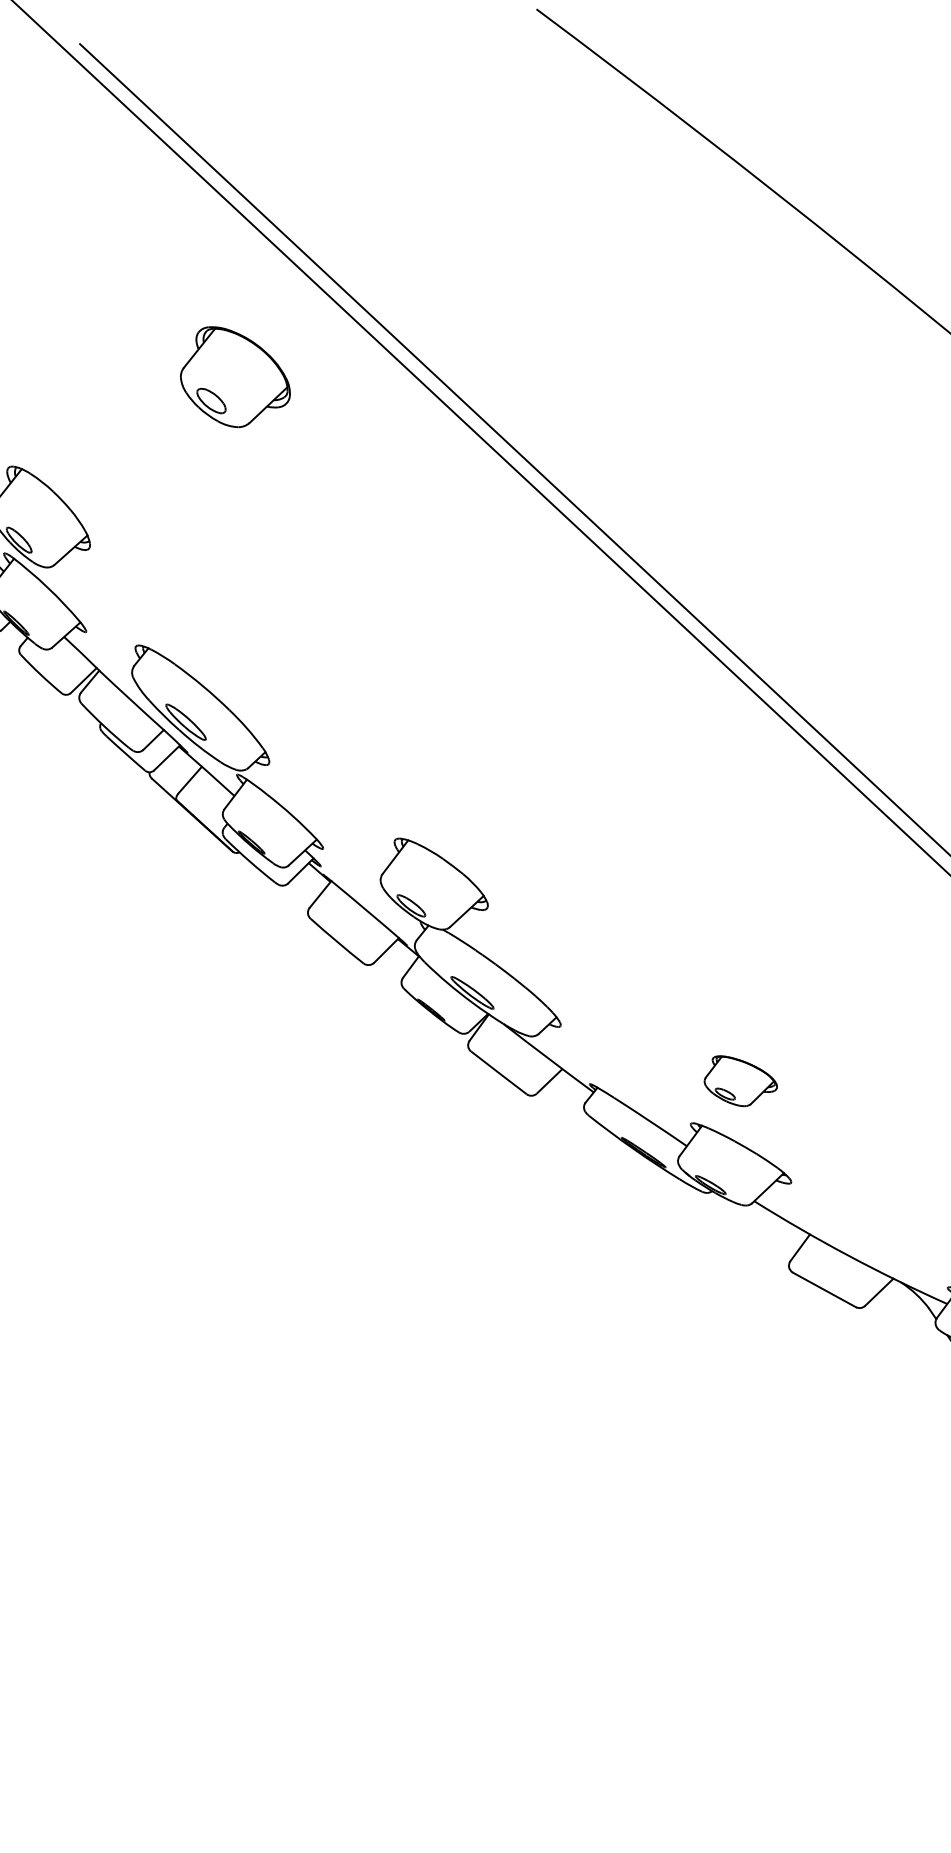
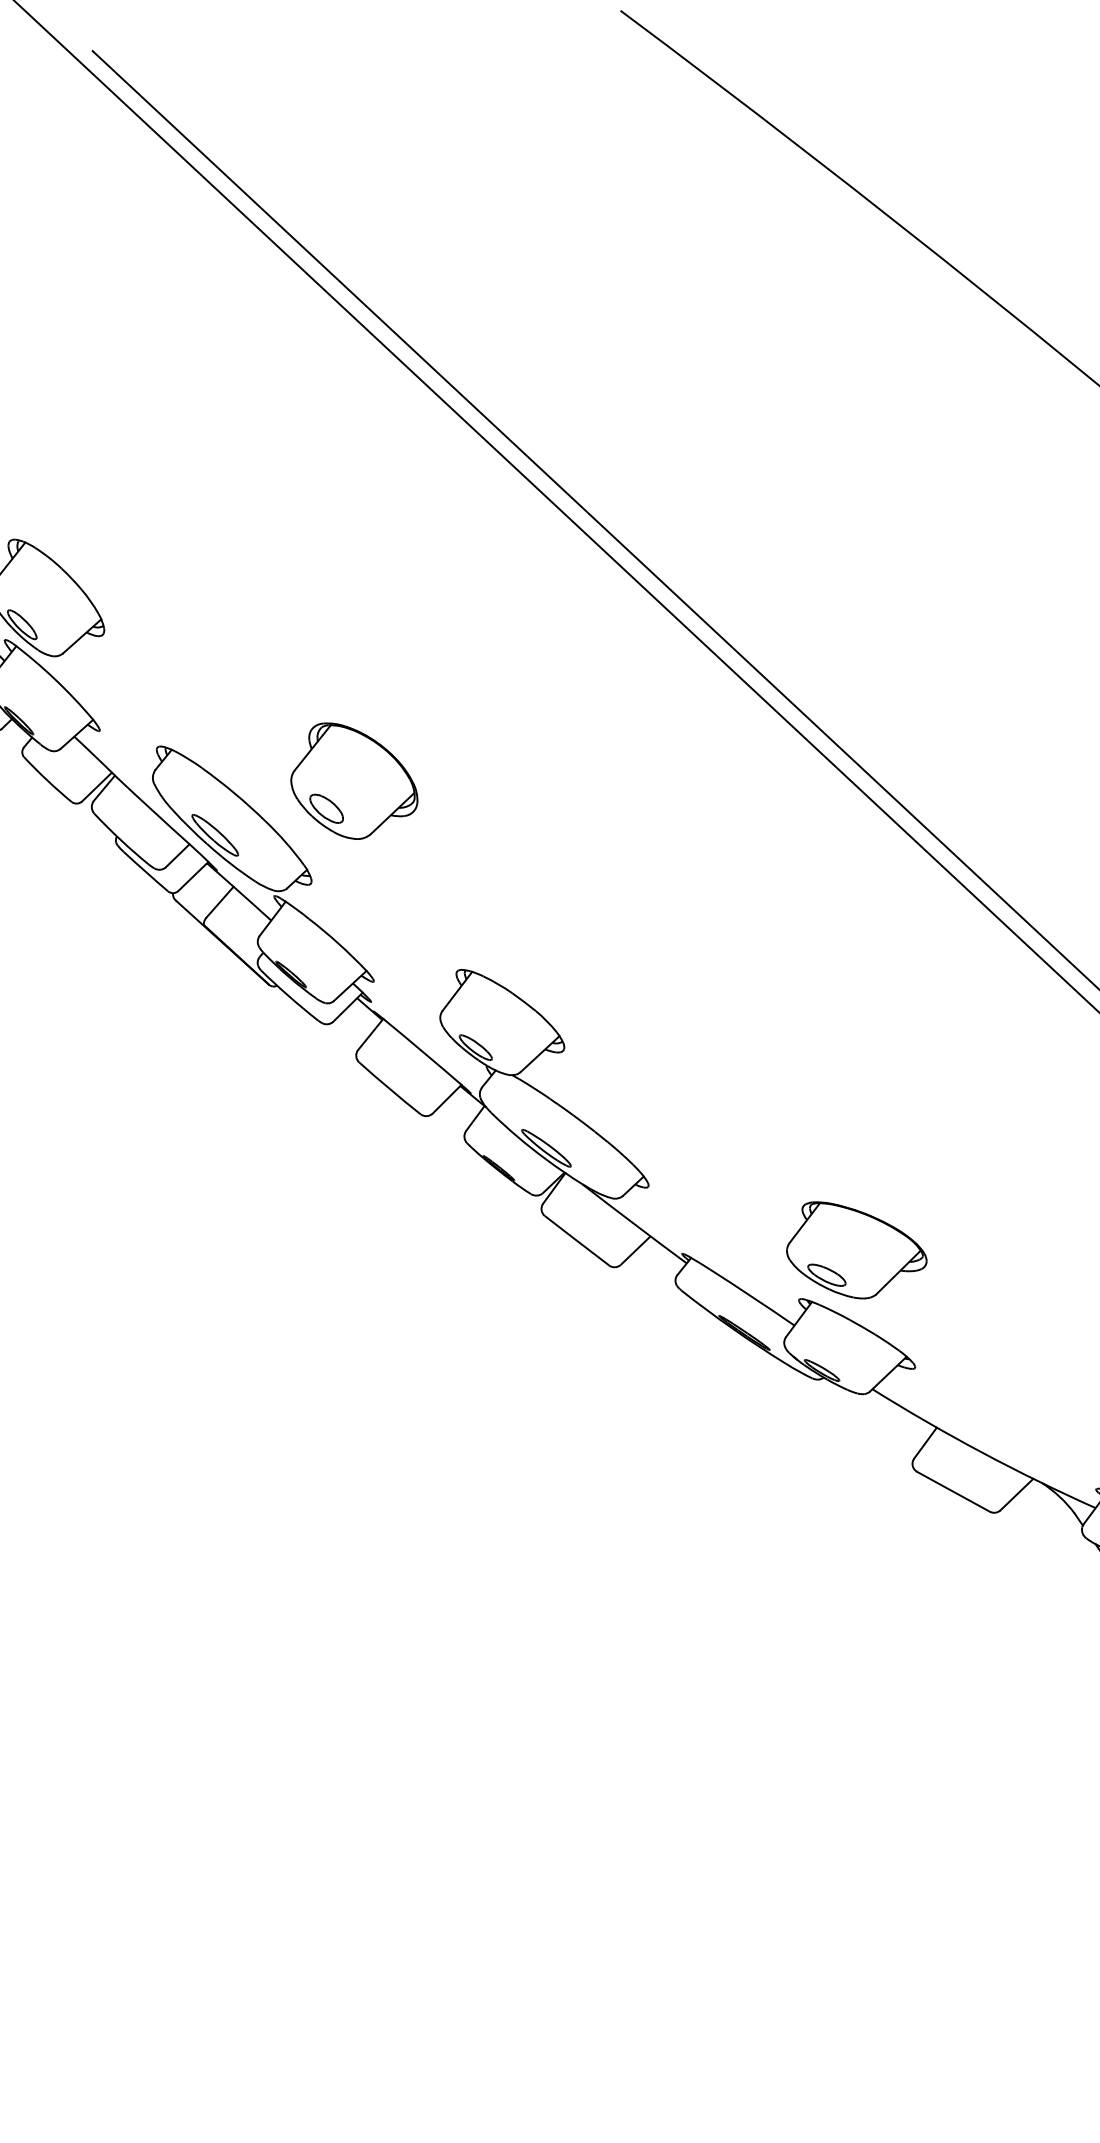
part: (235, 376) -> (354, 780), moved
part: (740, 1081) -> (856, 1250), size x1.67

